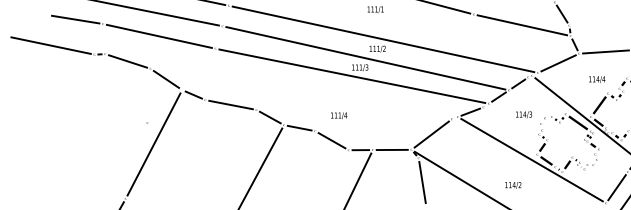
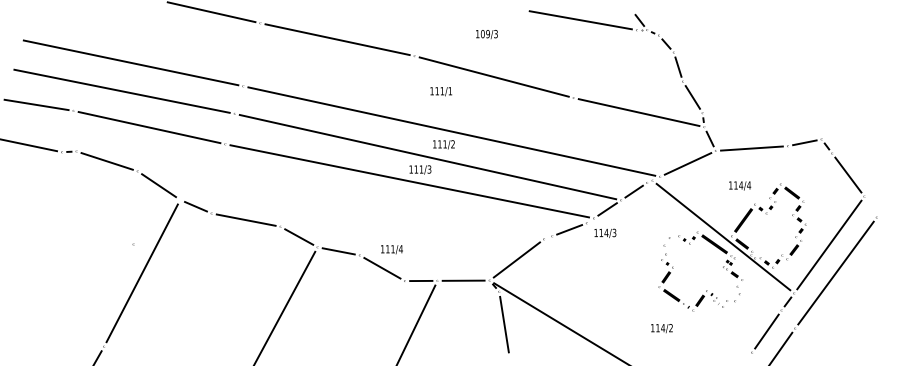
text: (524, 114) -> (605, 232), moved
text: (338, 115) -> (391, 249), moved
line: (531, 160) -> (651, 294), removed
text: (512, 185) -> (661, 328), moved

